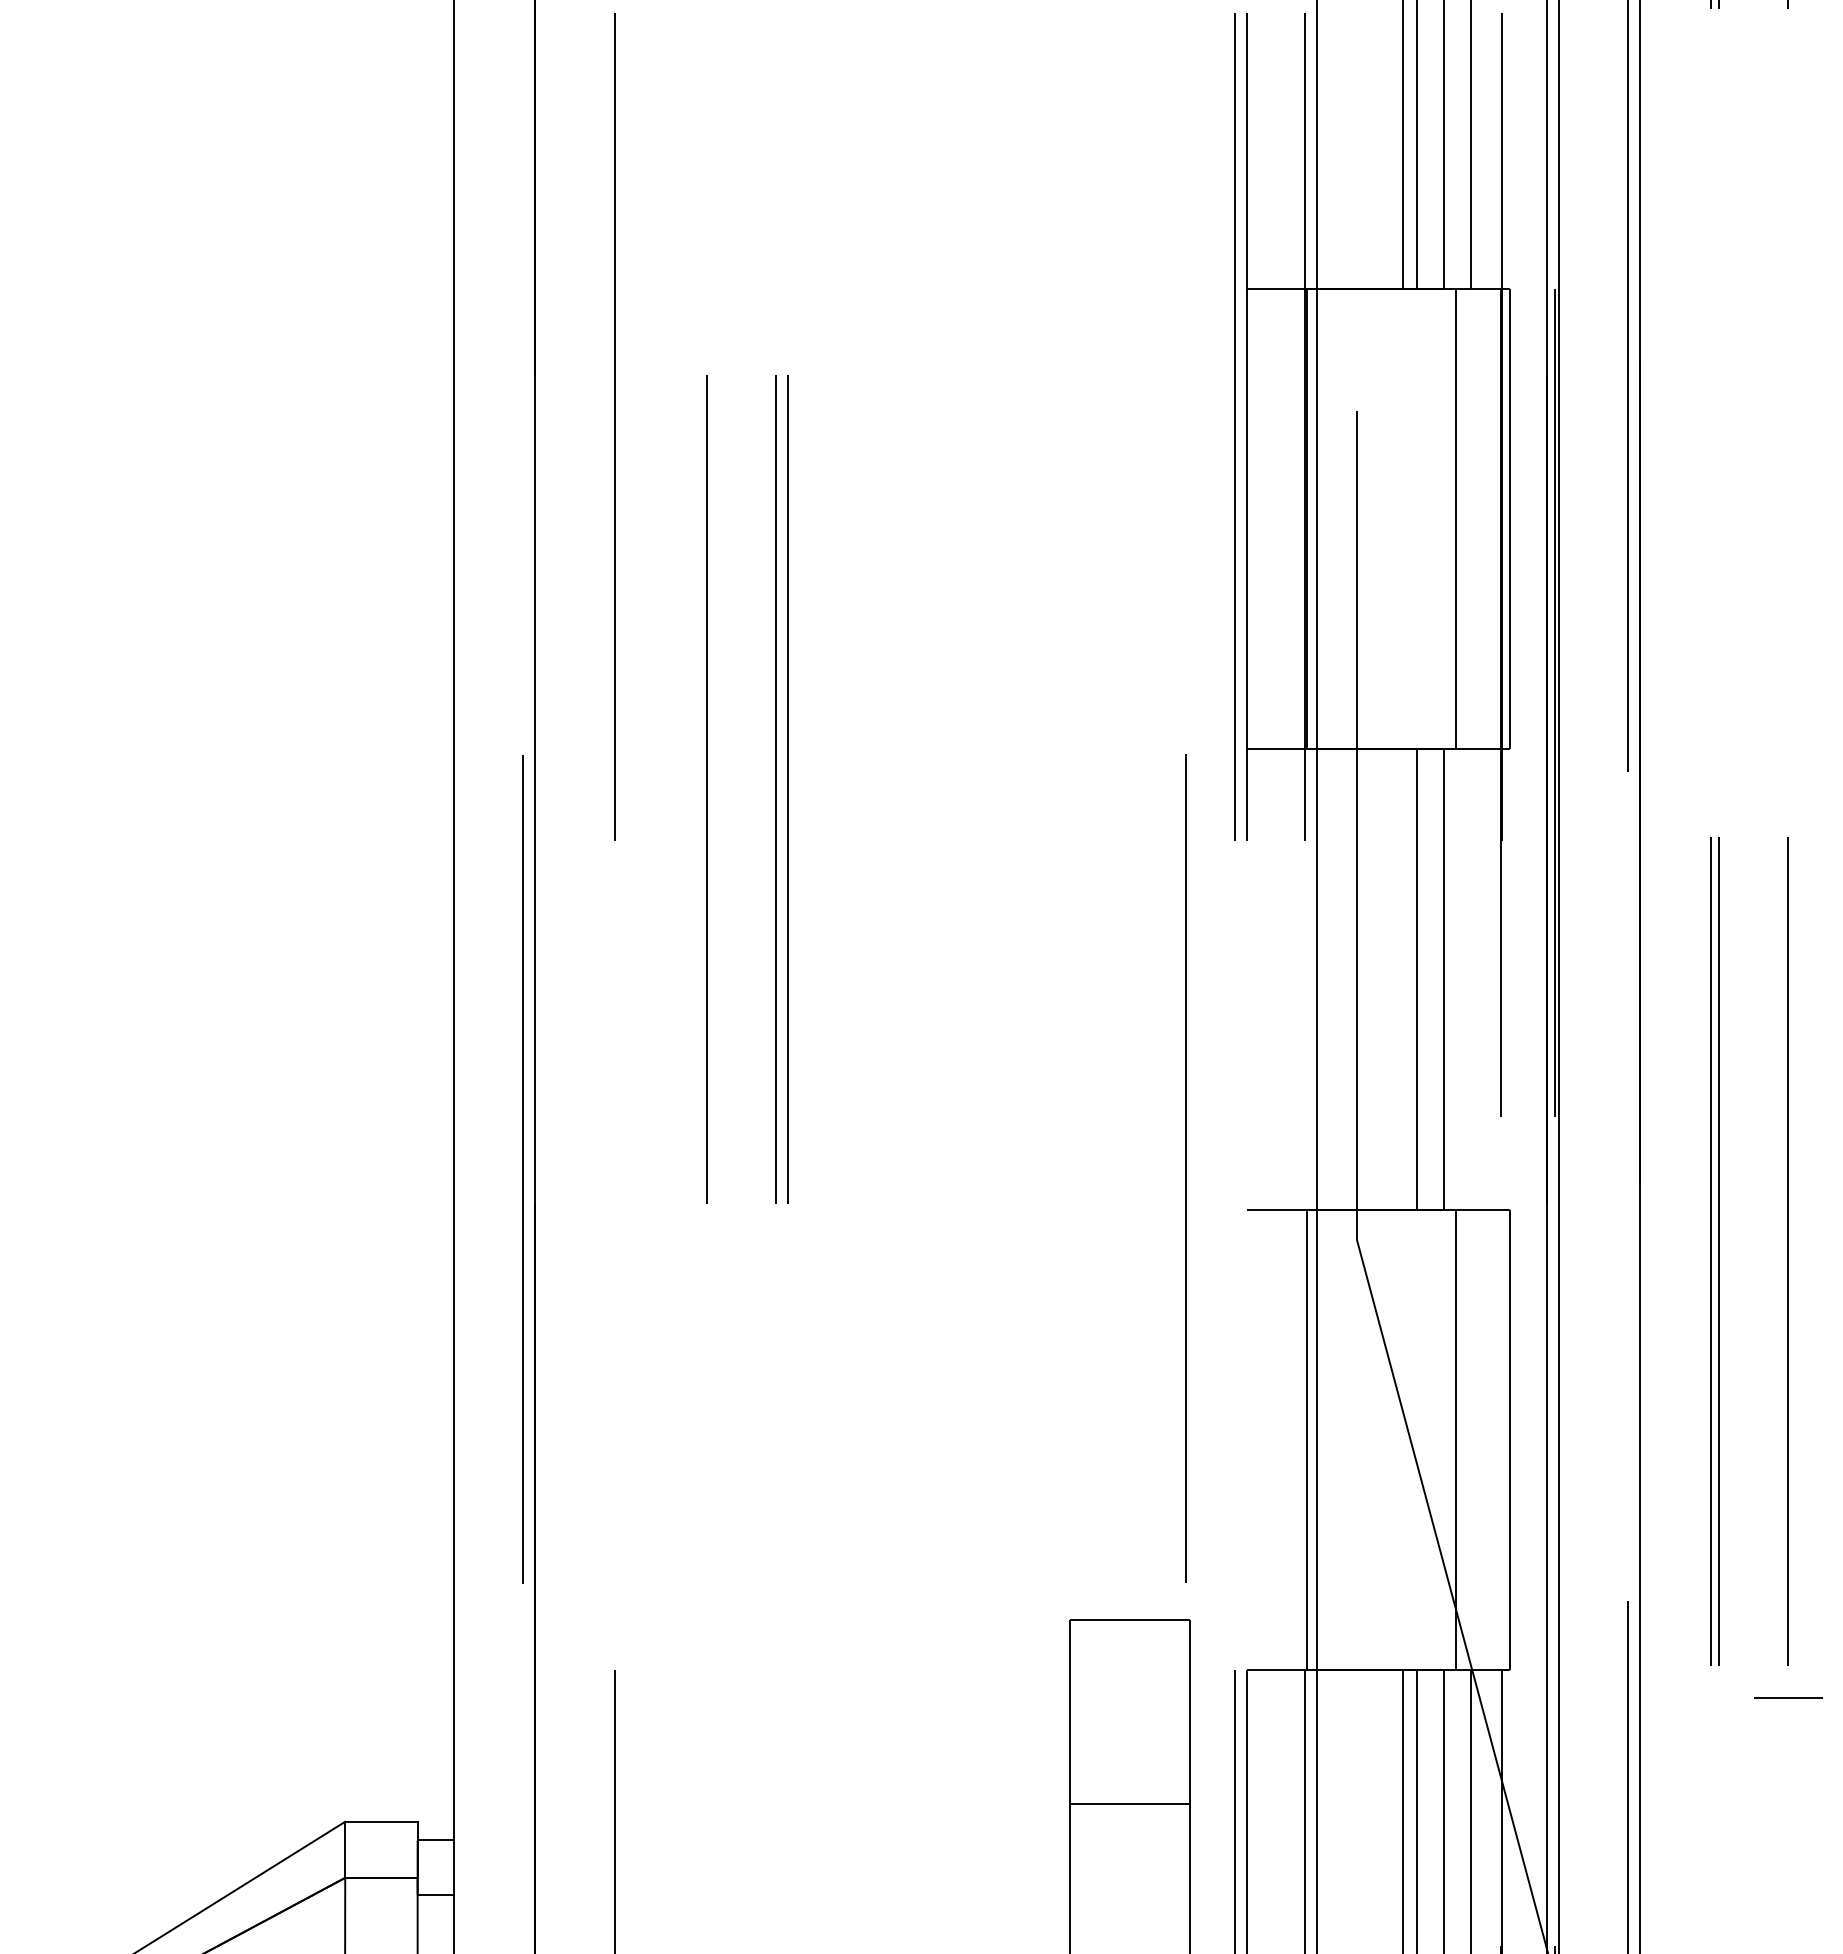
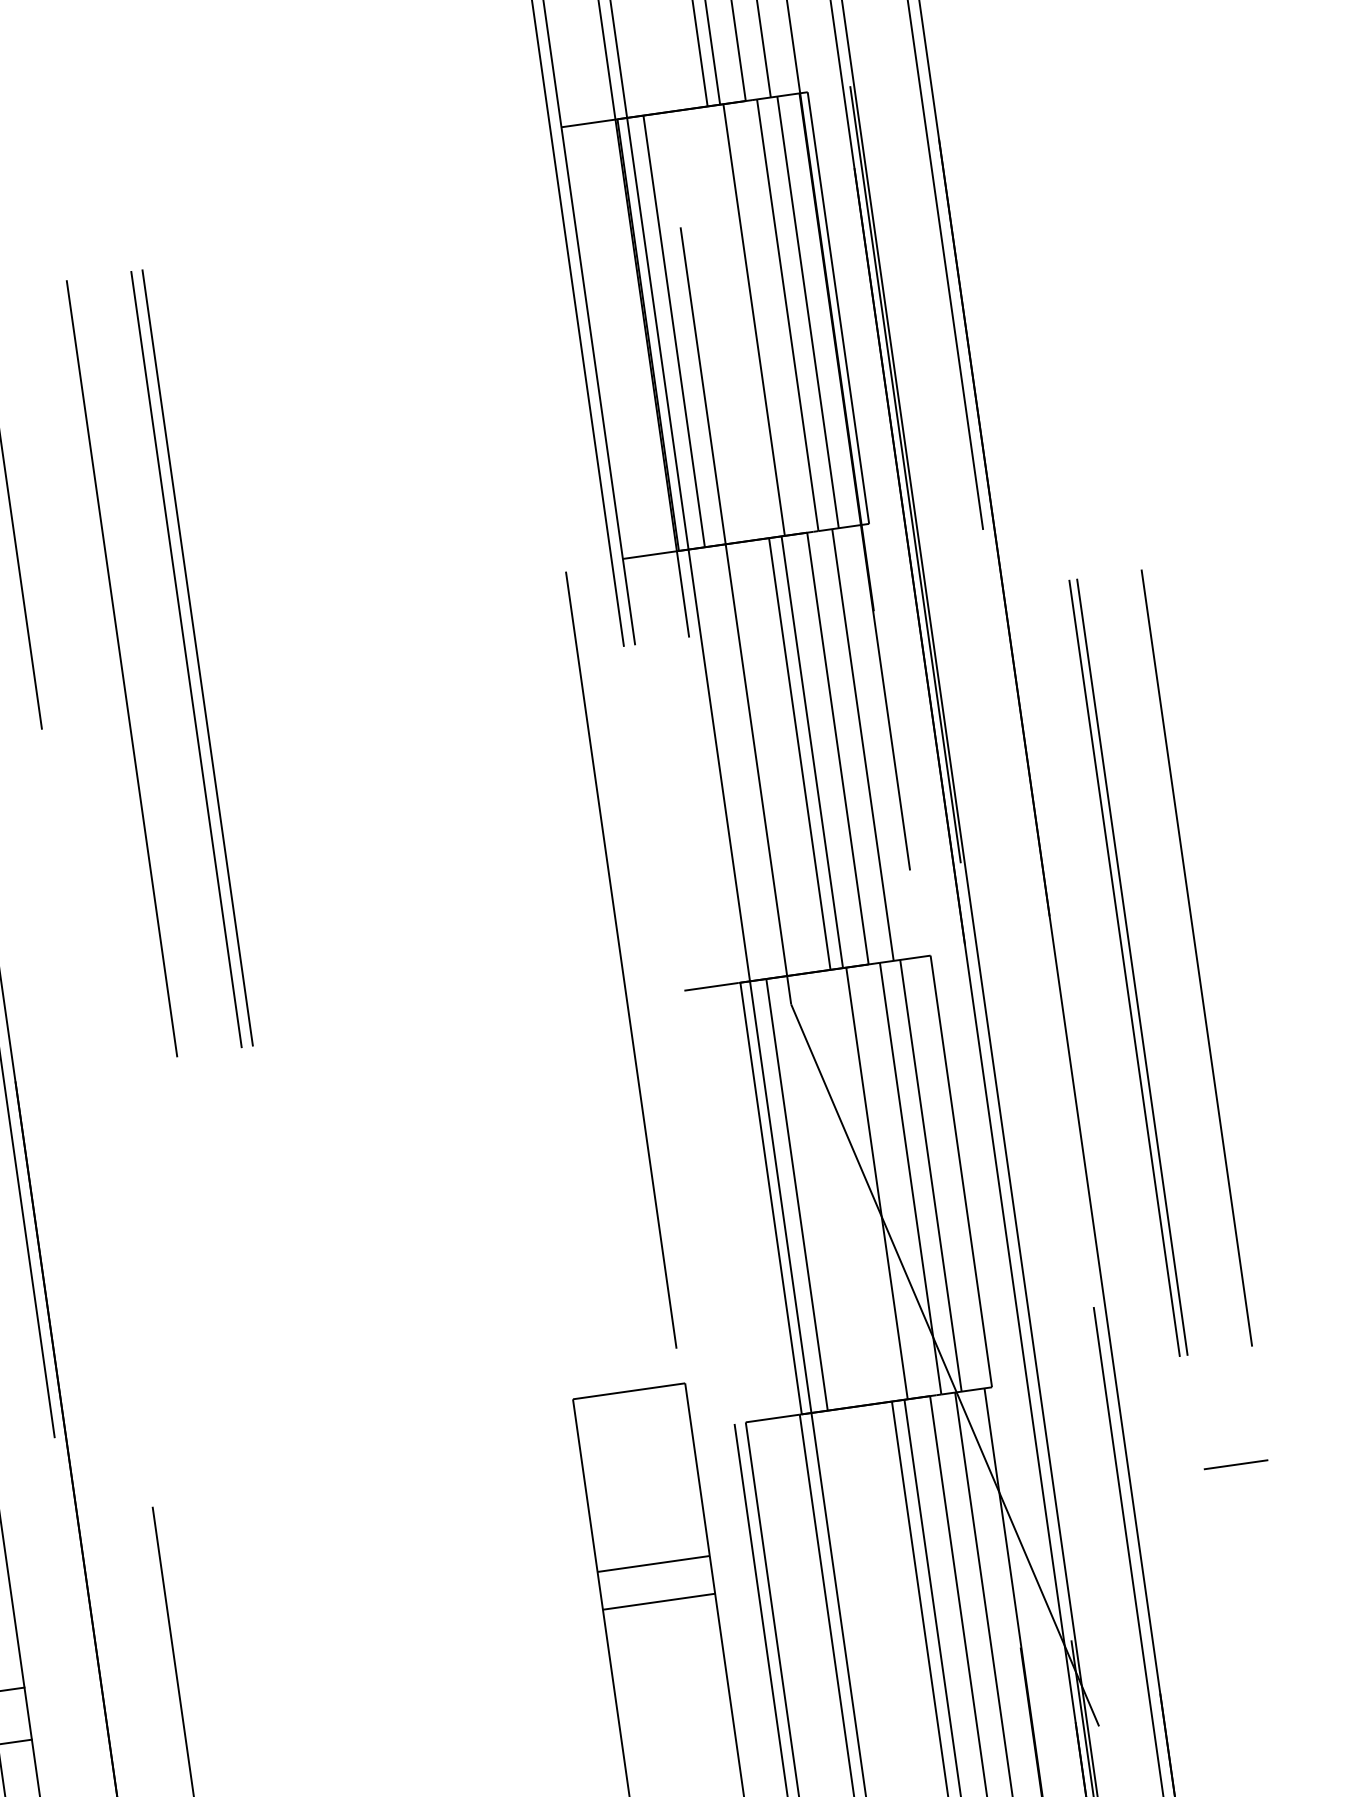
line: (1334, 518) -> (673, 331), added
line: (1419, 518) -> (753, 319), added
line: (1477, 518) -> (807, 311), added
line: (1403, 979) -> (800, 754), added
line: (1470, 979) -> (862, 745), added
line: (1334, 1439) -> (796, 1194), added
line: (1419, 1439) -> (876, 1183), added
line: (1477, 1439) -> (930, 1175), added
line: (1788, 1697) -> (1236, 1464), moved
line: (1129, 1844) -> (658, 1601), added

